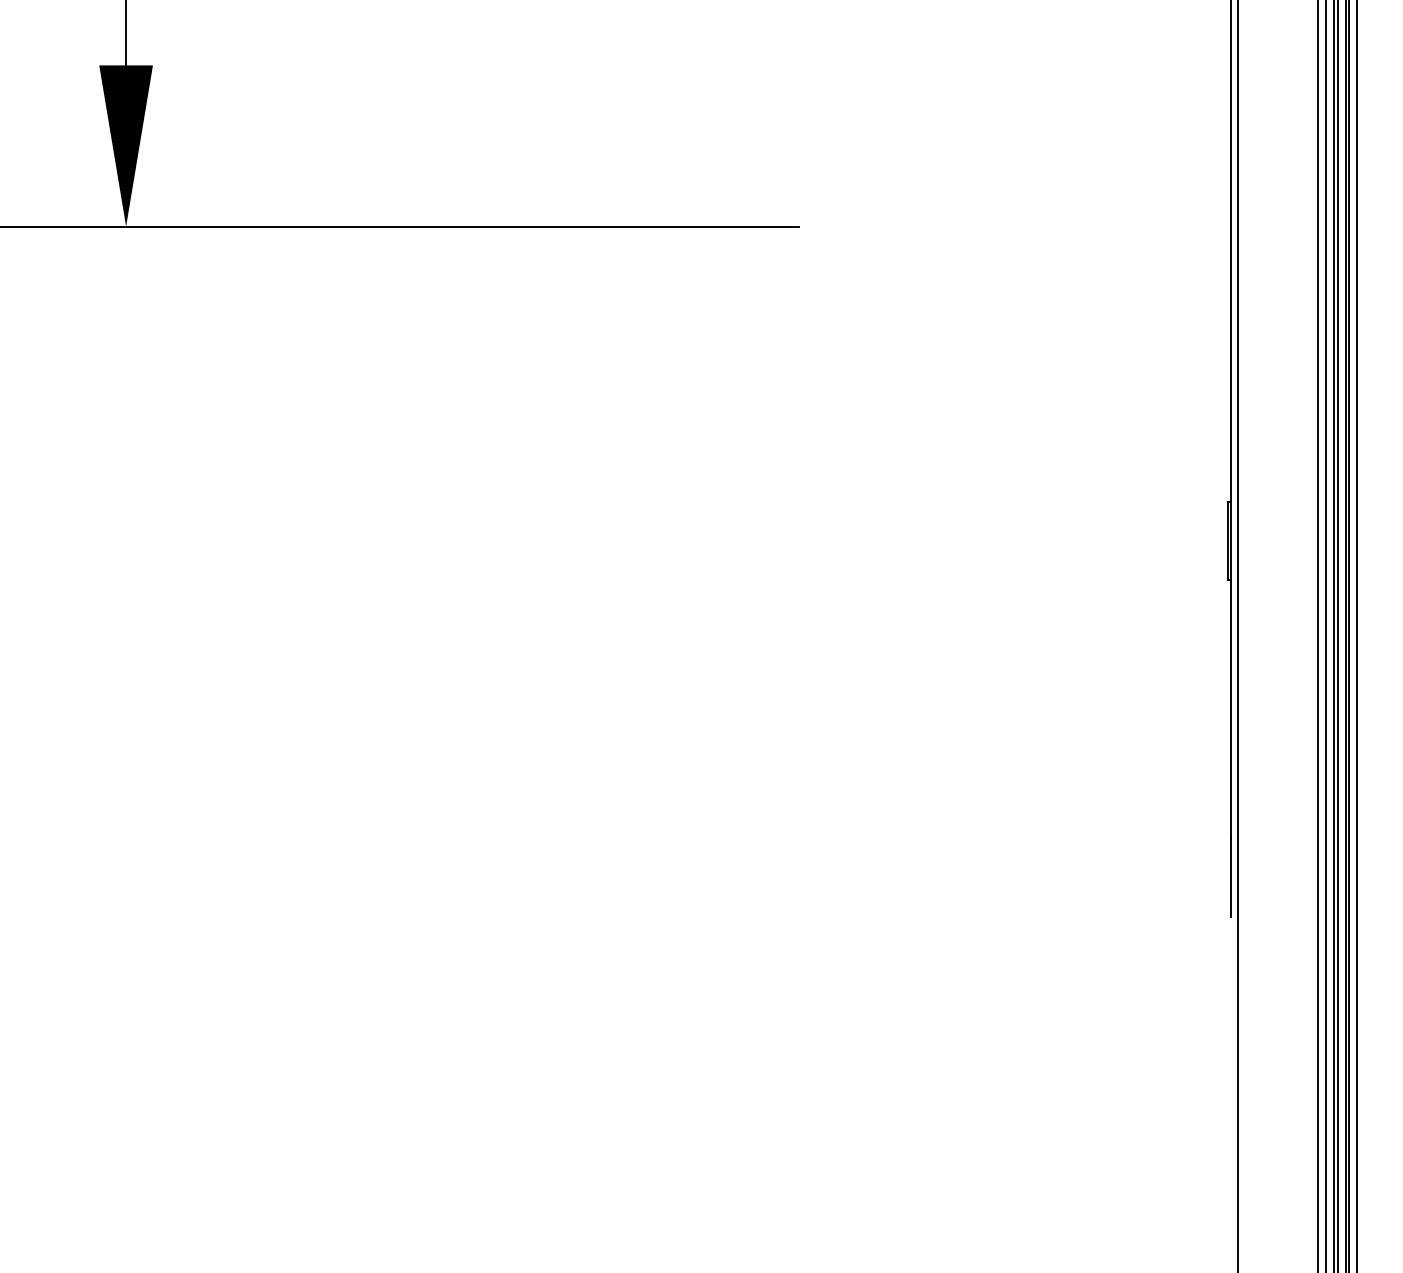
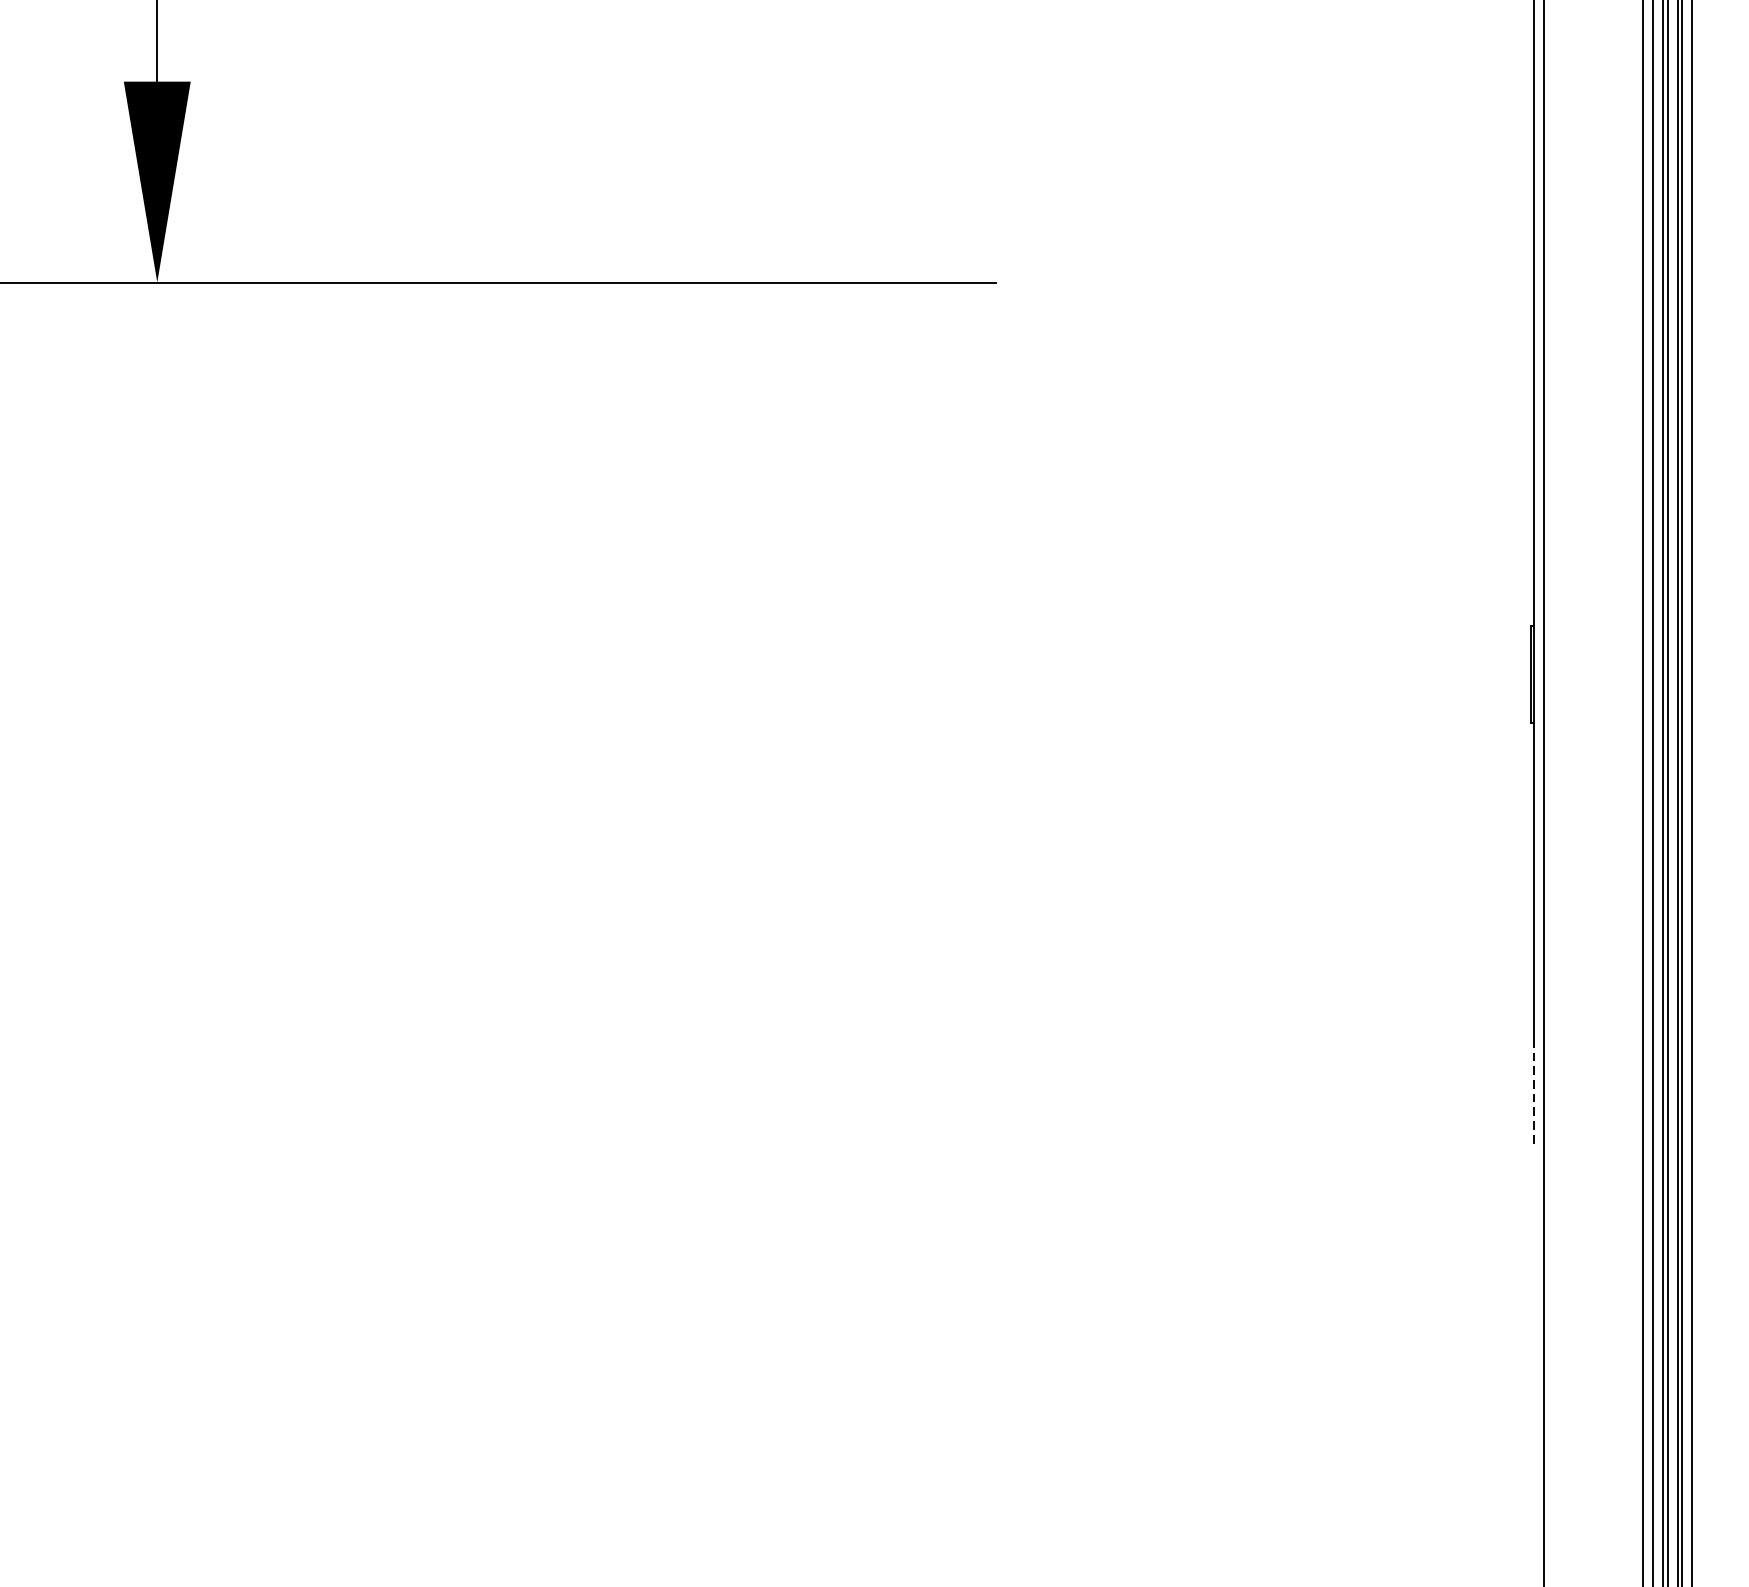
line: (1230, 878) -> (1533, 1095), solid -> dashed

